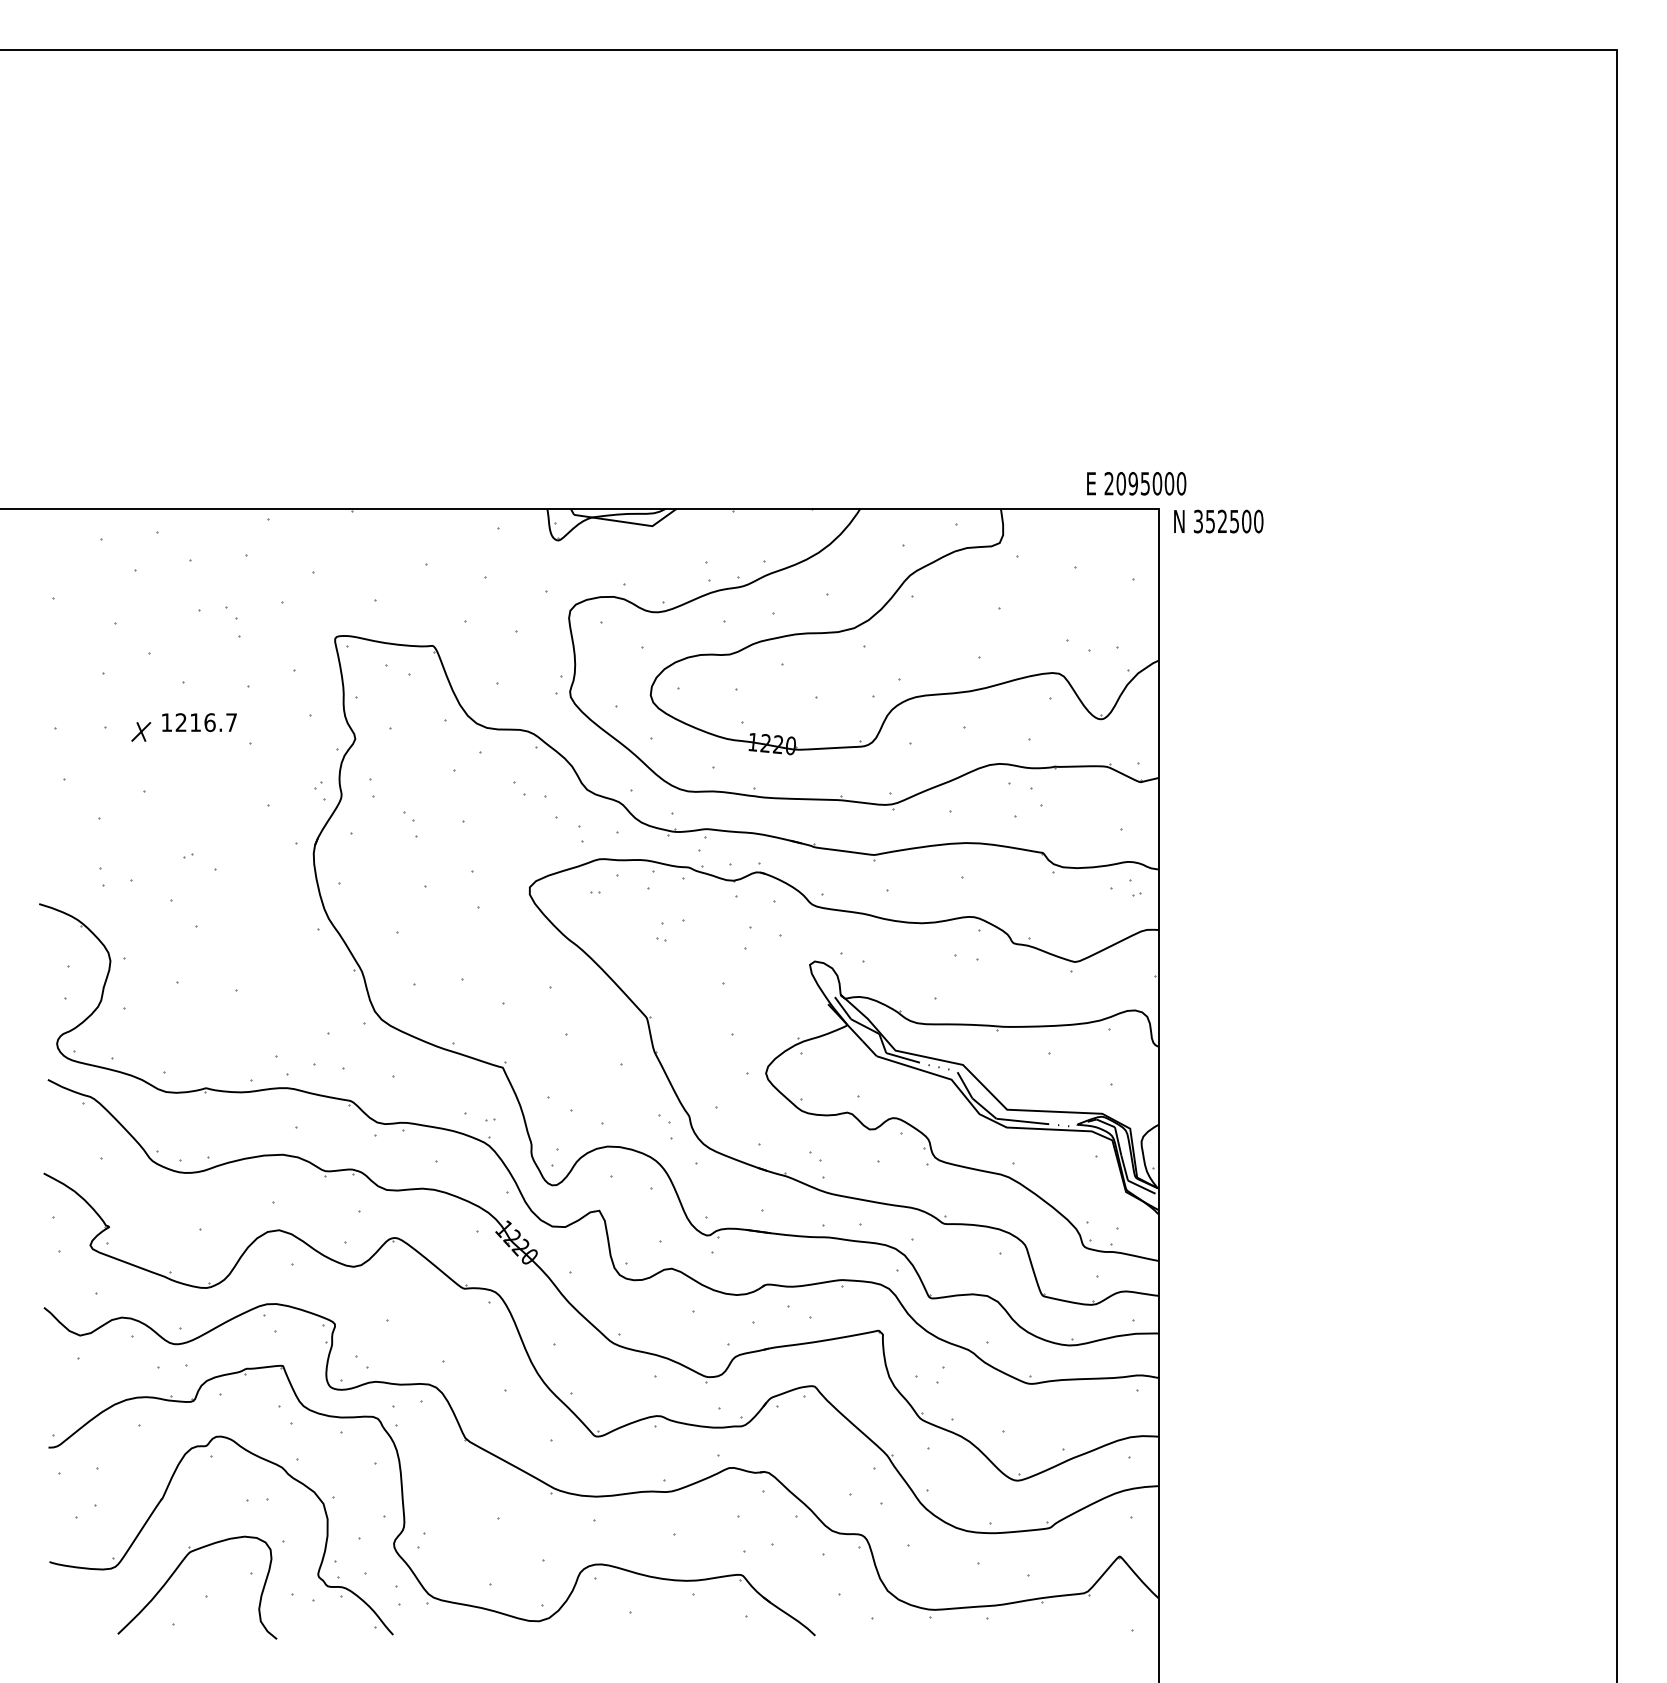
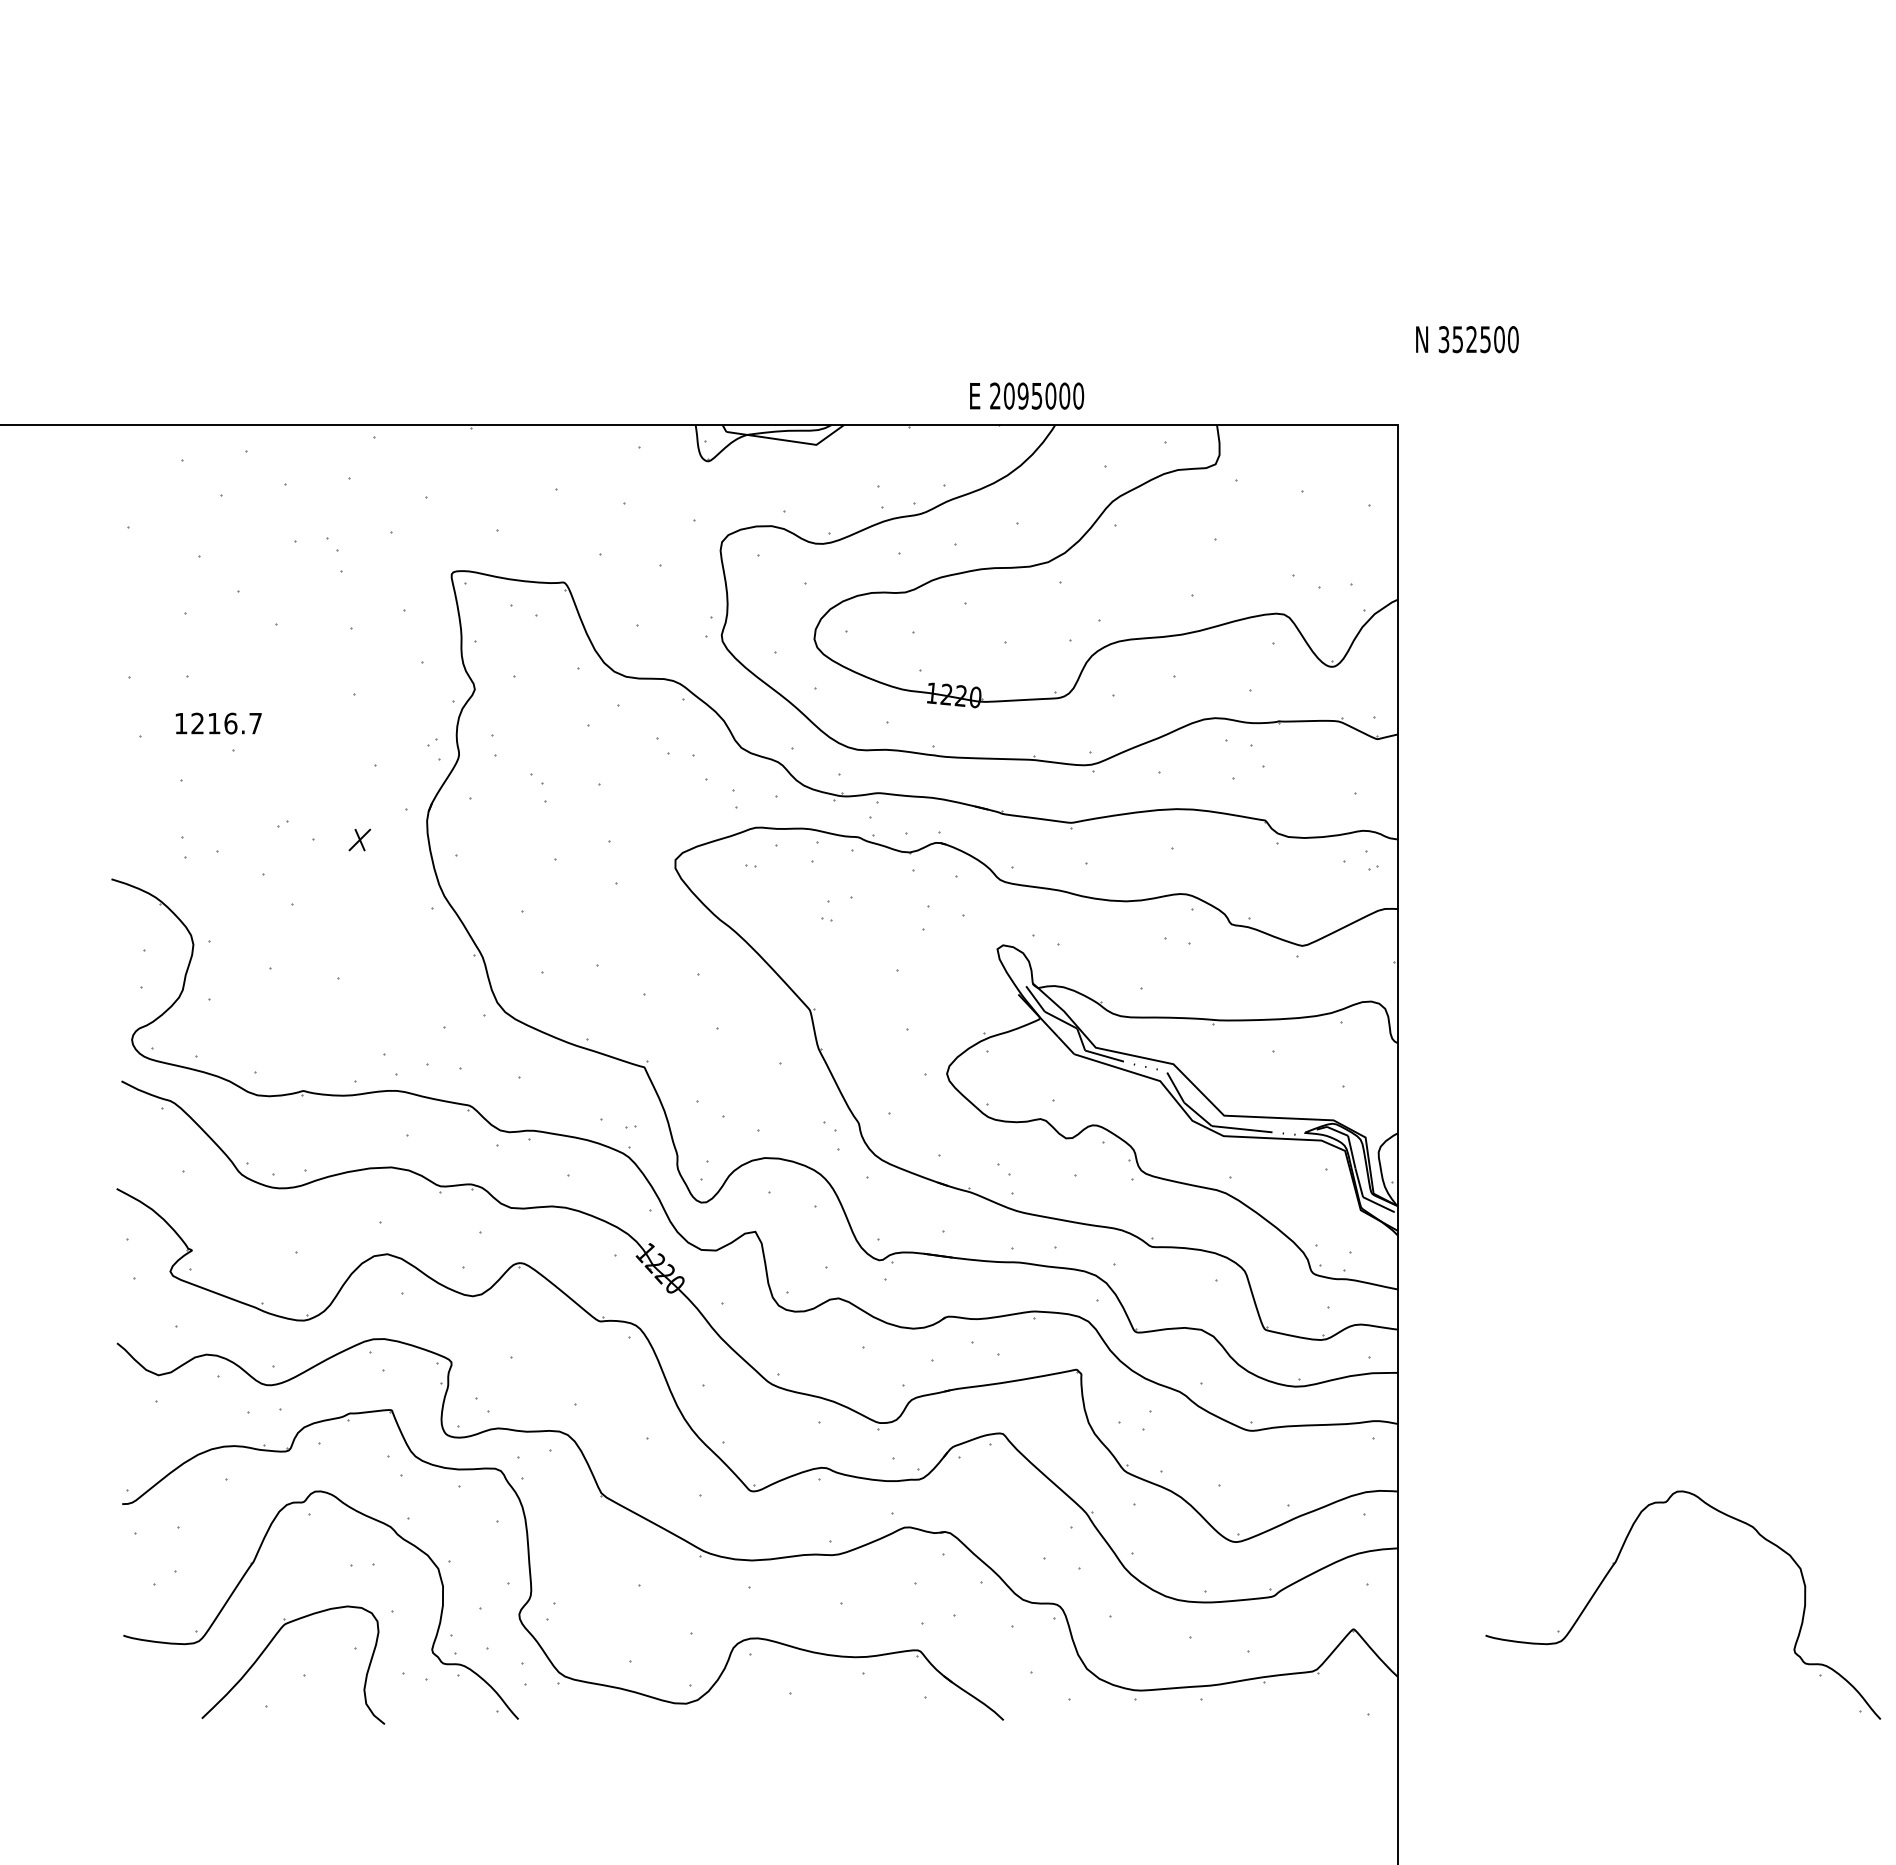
text: (1136, 483) -> (1026, 395), moved
text: (1218, 521) -> (1467, 339), moved
text: (199, 722) -> (218, 723), moved
part: (141, 731) -> (360, 839), moved
part: (1347, 1500) -> (1615, 1564), added

